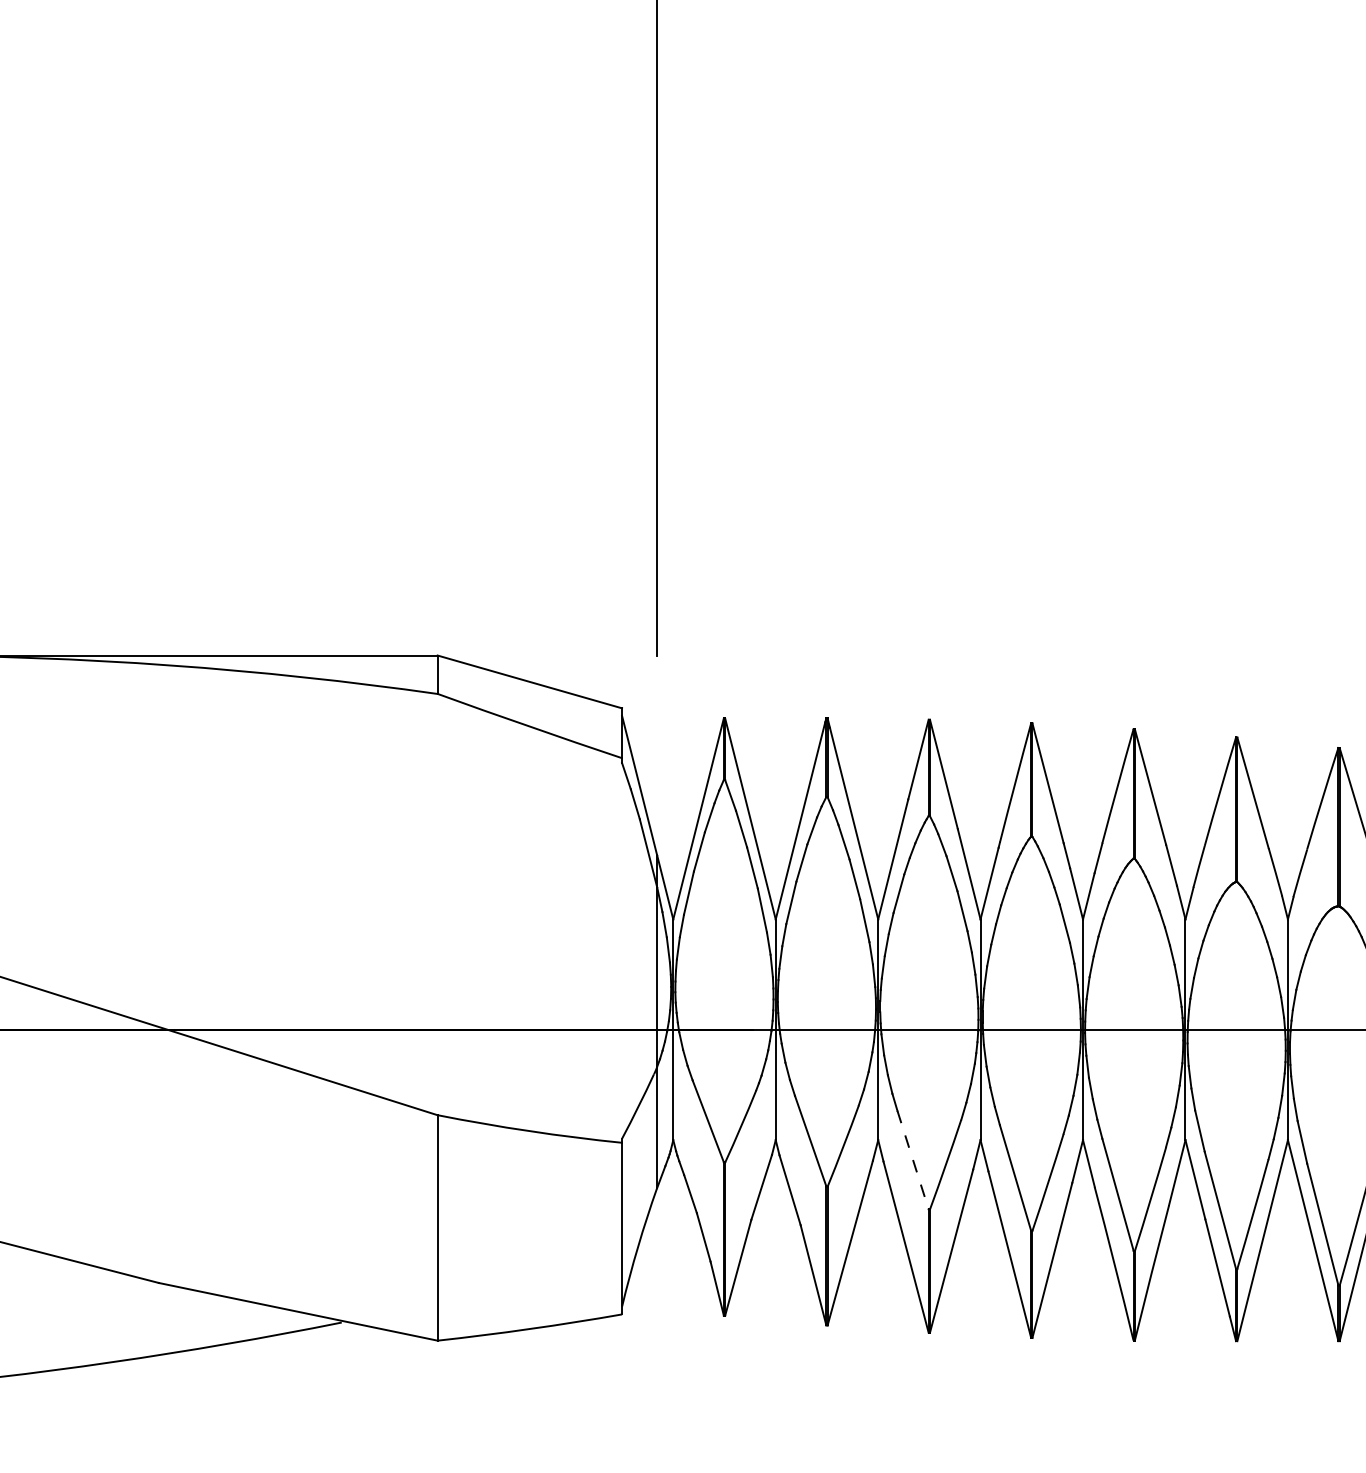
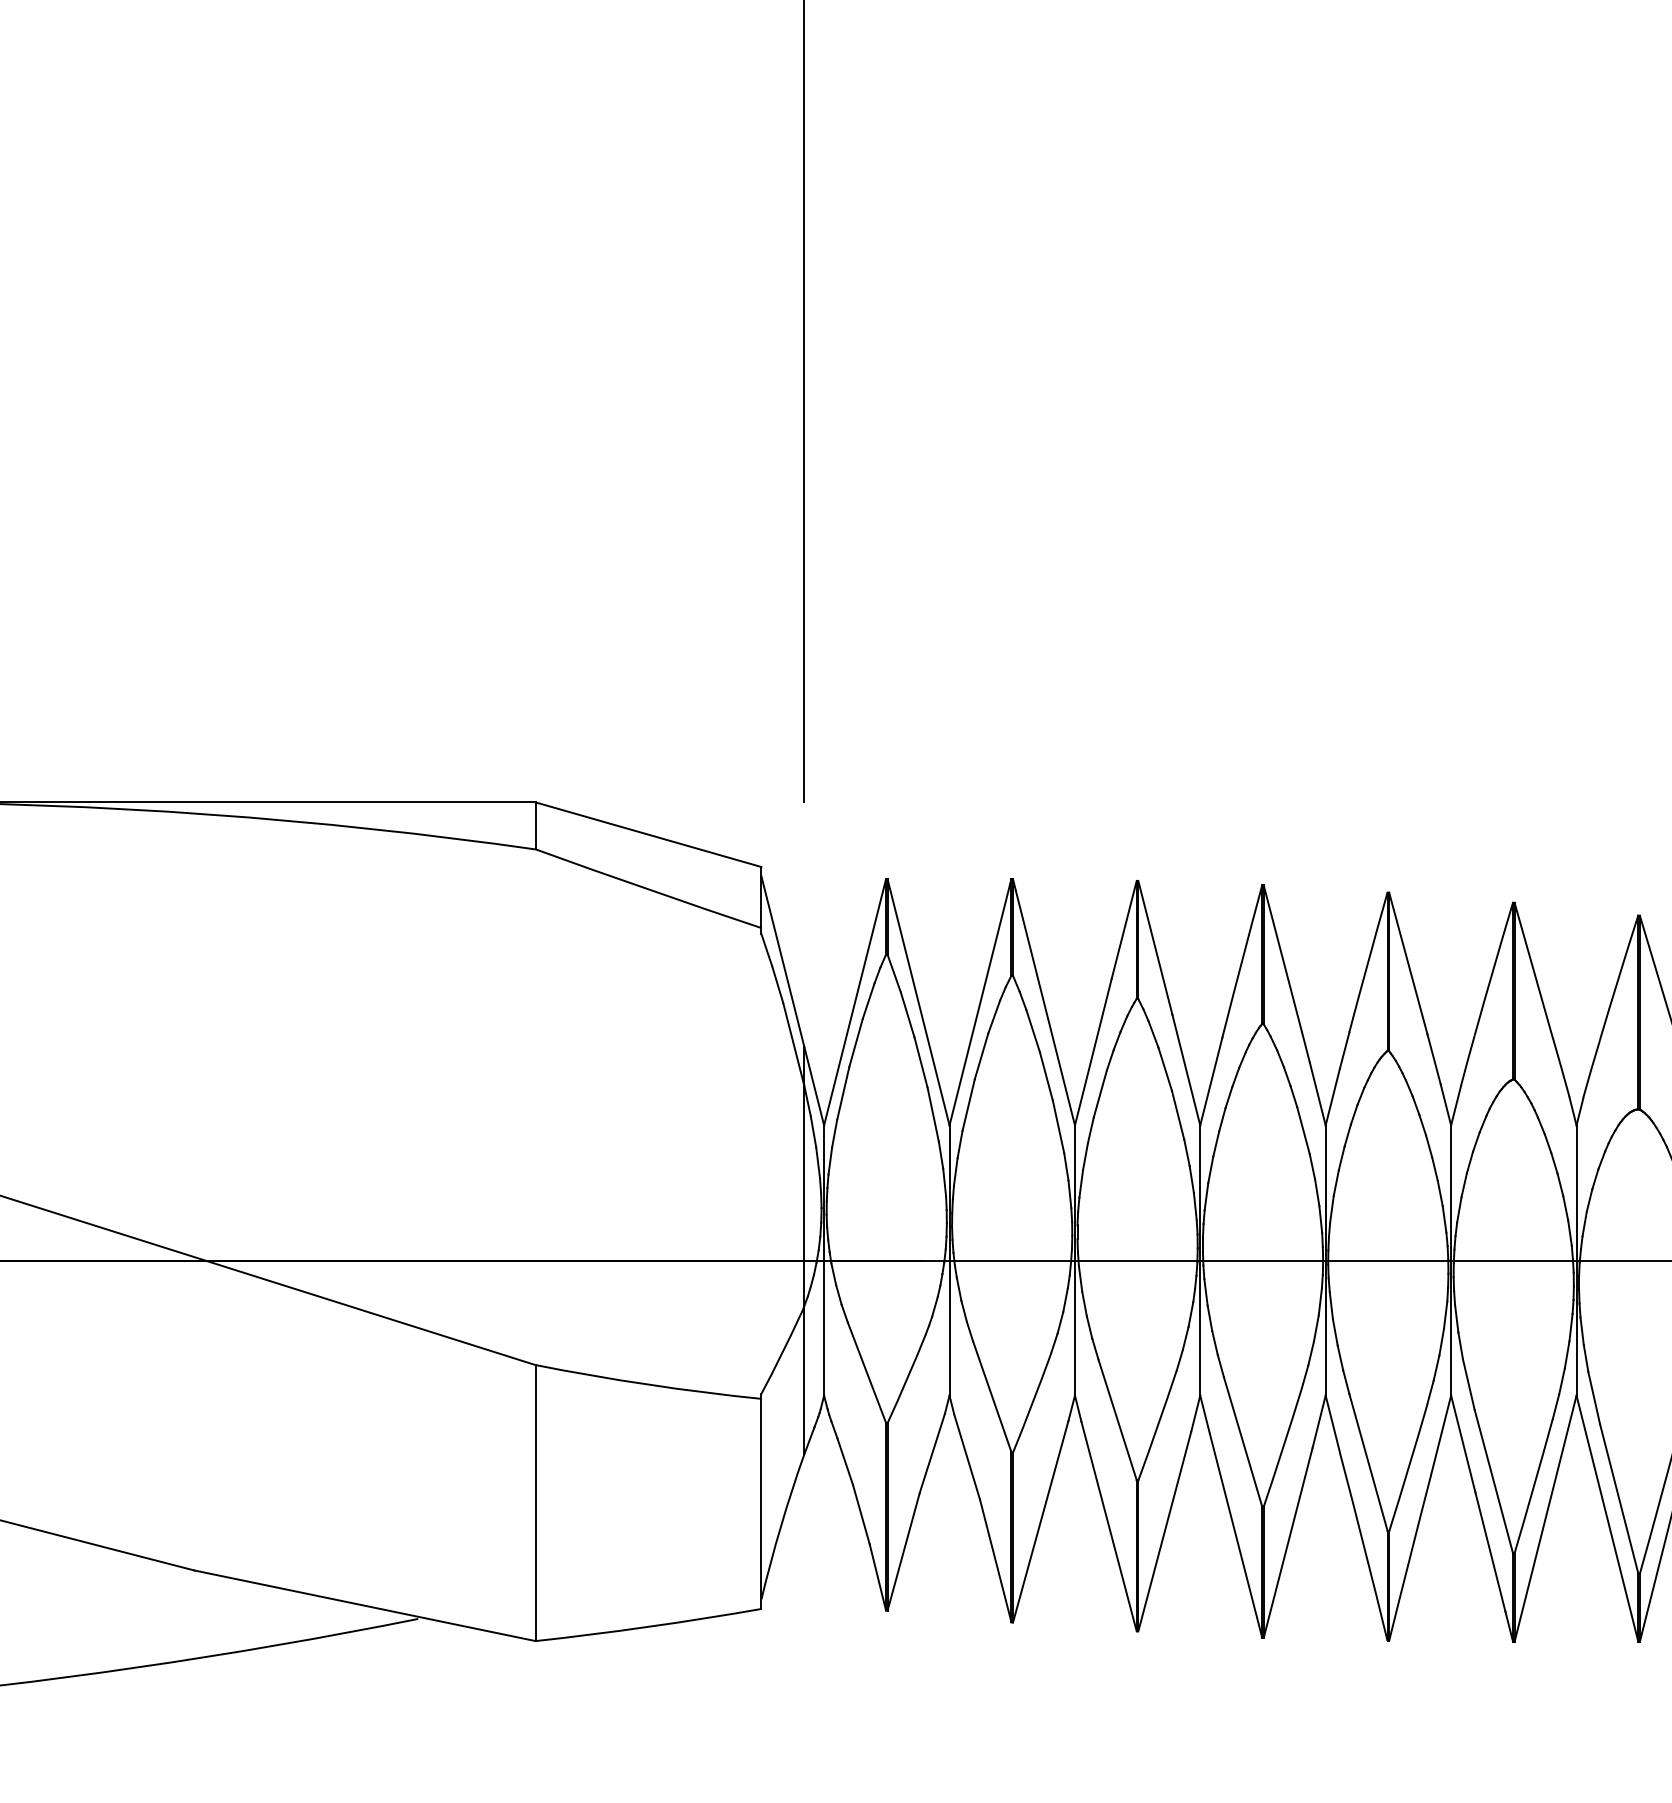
line: (912, 1160) -> (1117, 1420), dashed -> solid

